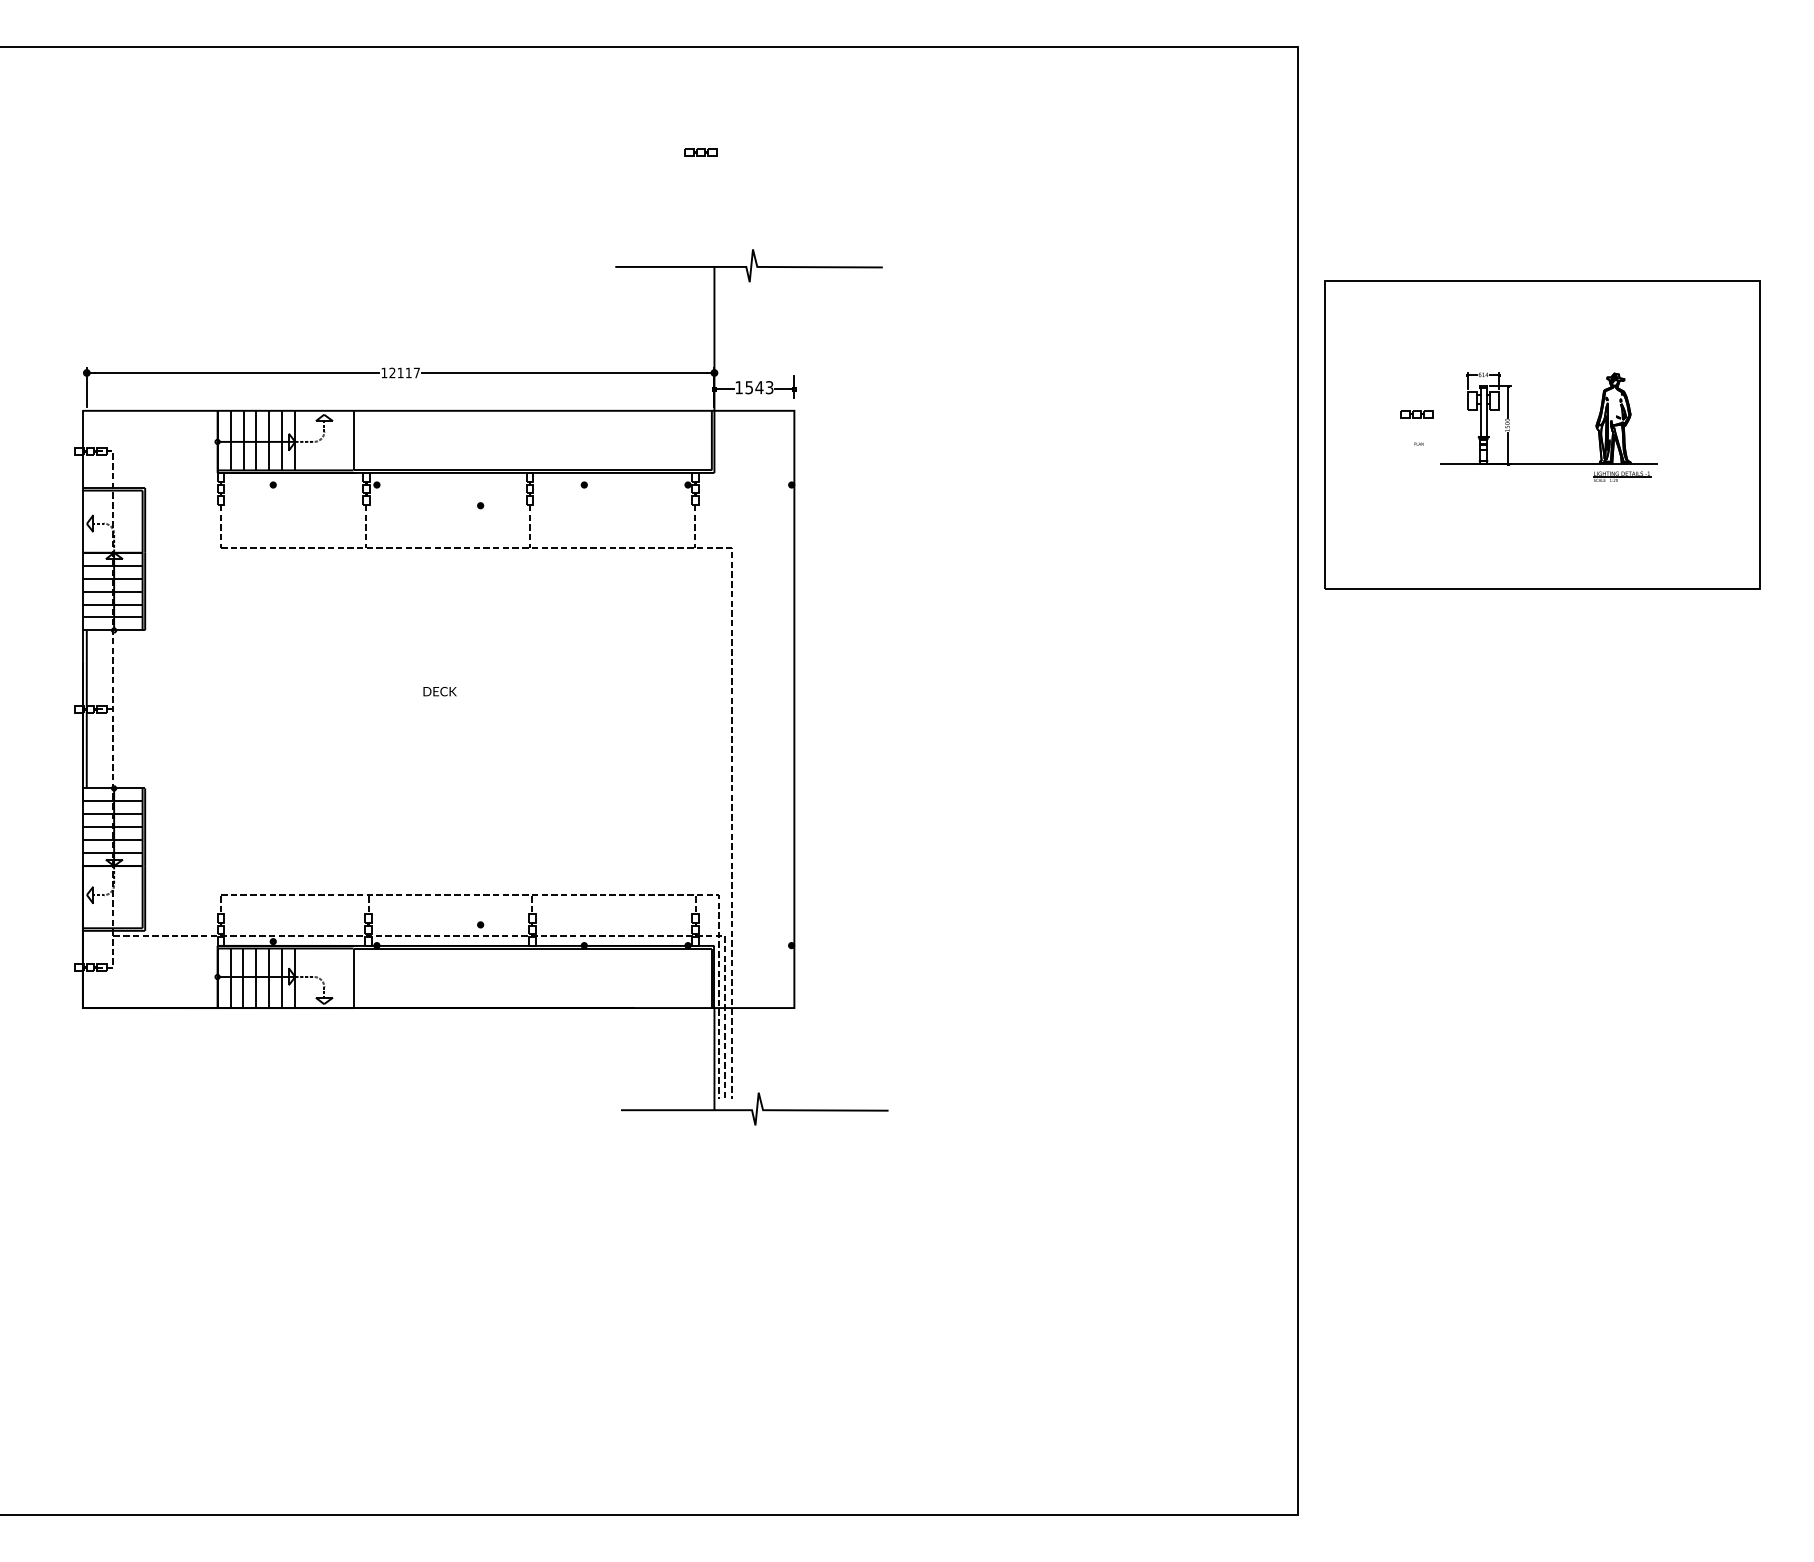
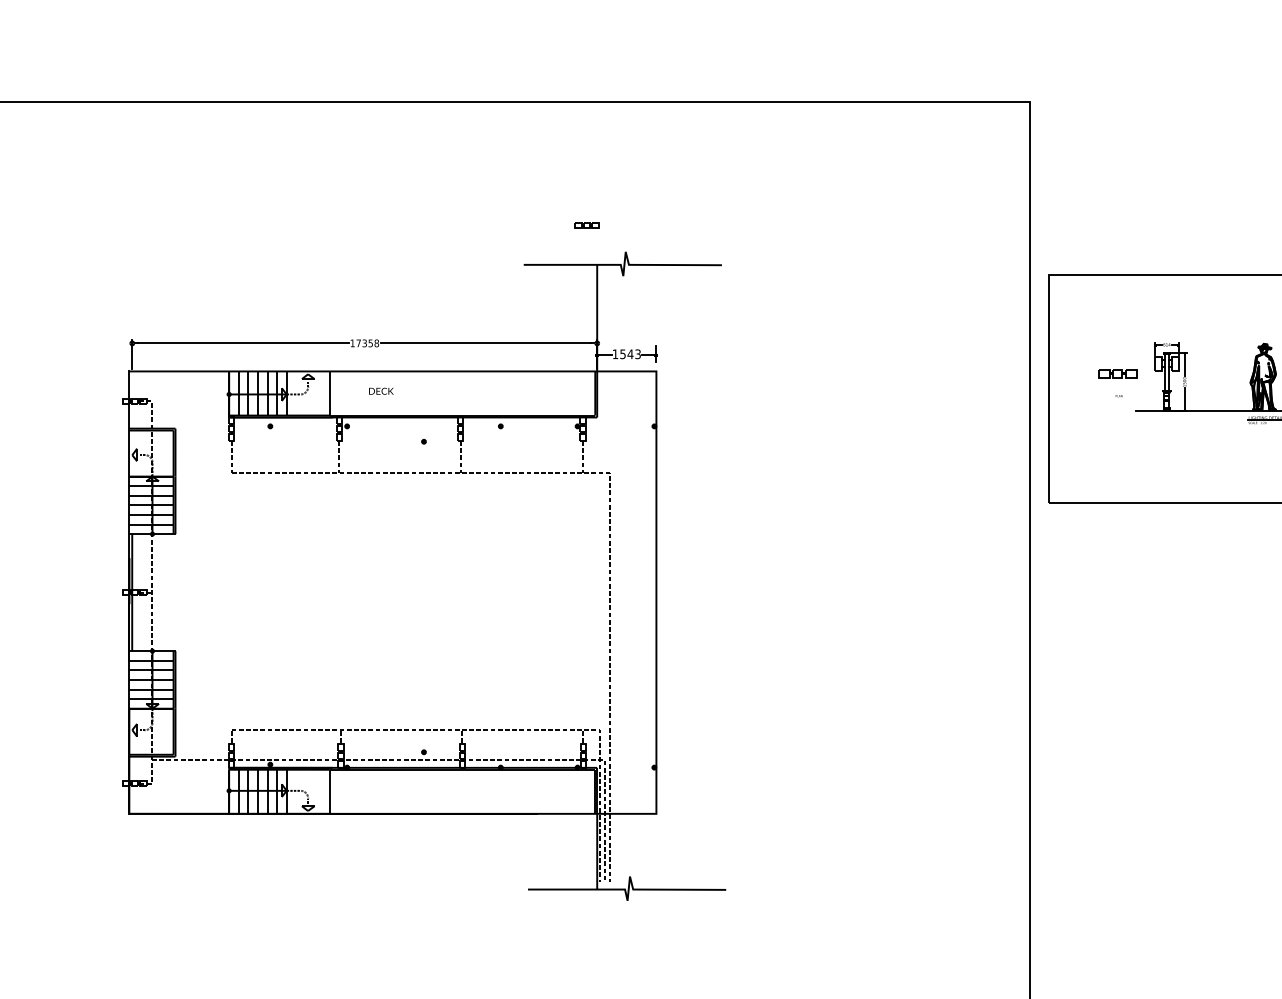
part: (700, 152) -> (586, 225), moved
text: (404, 372) -> (367, 343), 12117 -> 17358
part: (1416, 414) -> (1117, 374), size x1.6
text: (439, 691) -> (380, 391), moved

